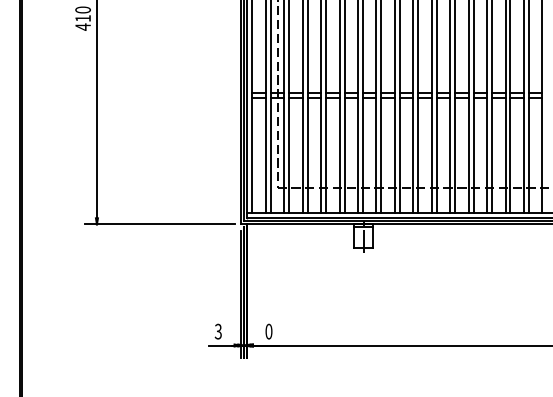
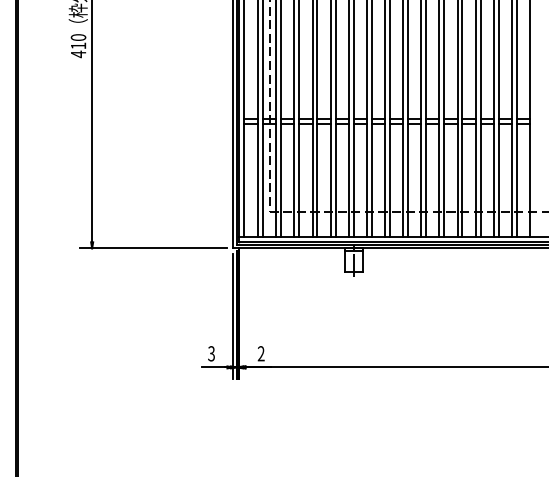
text: (268, 331) -> (260, 353), 0 -> 2

